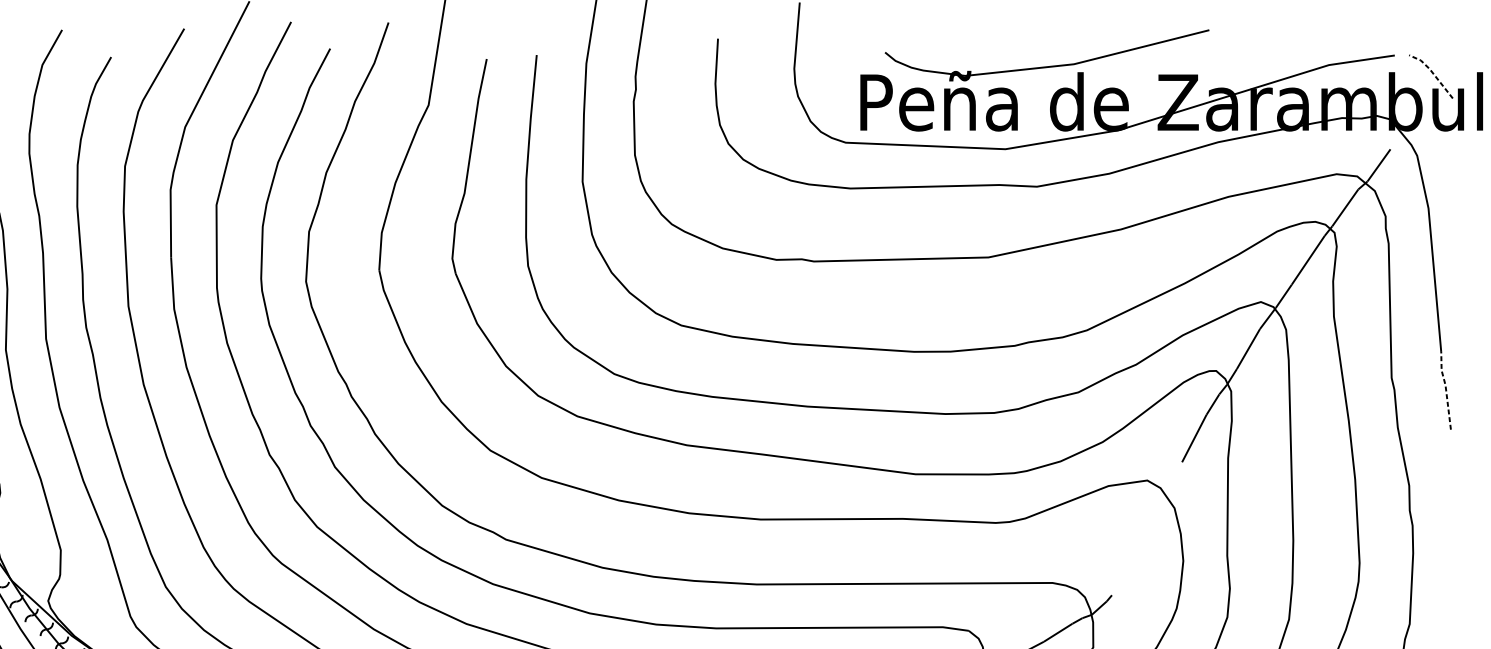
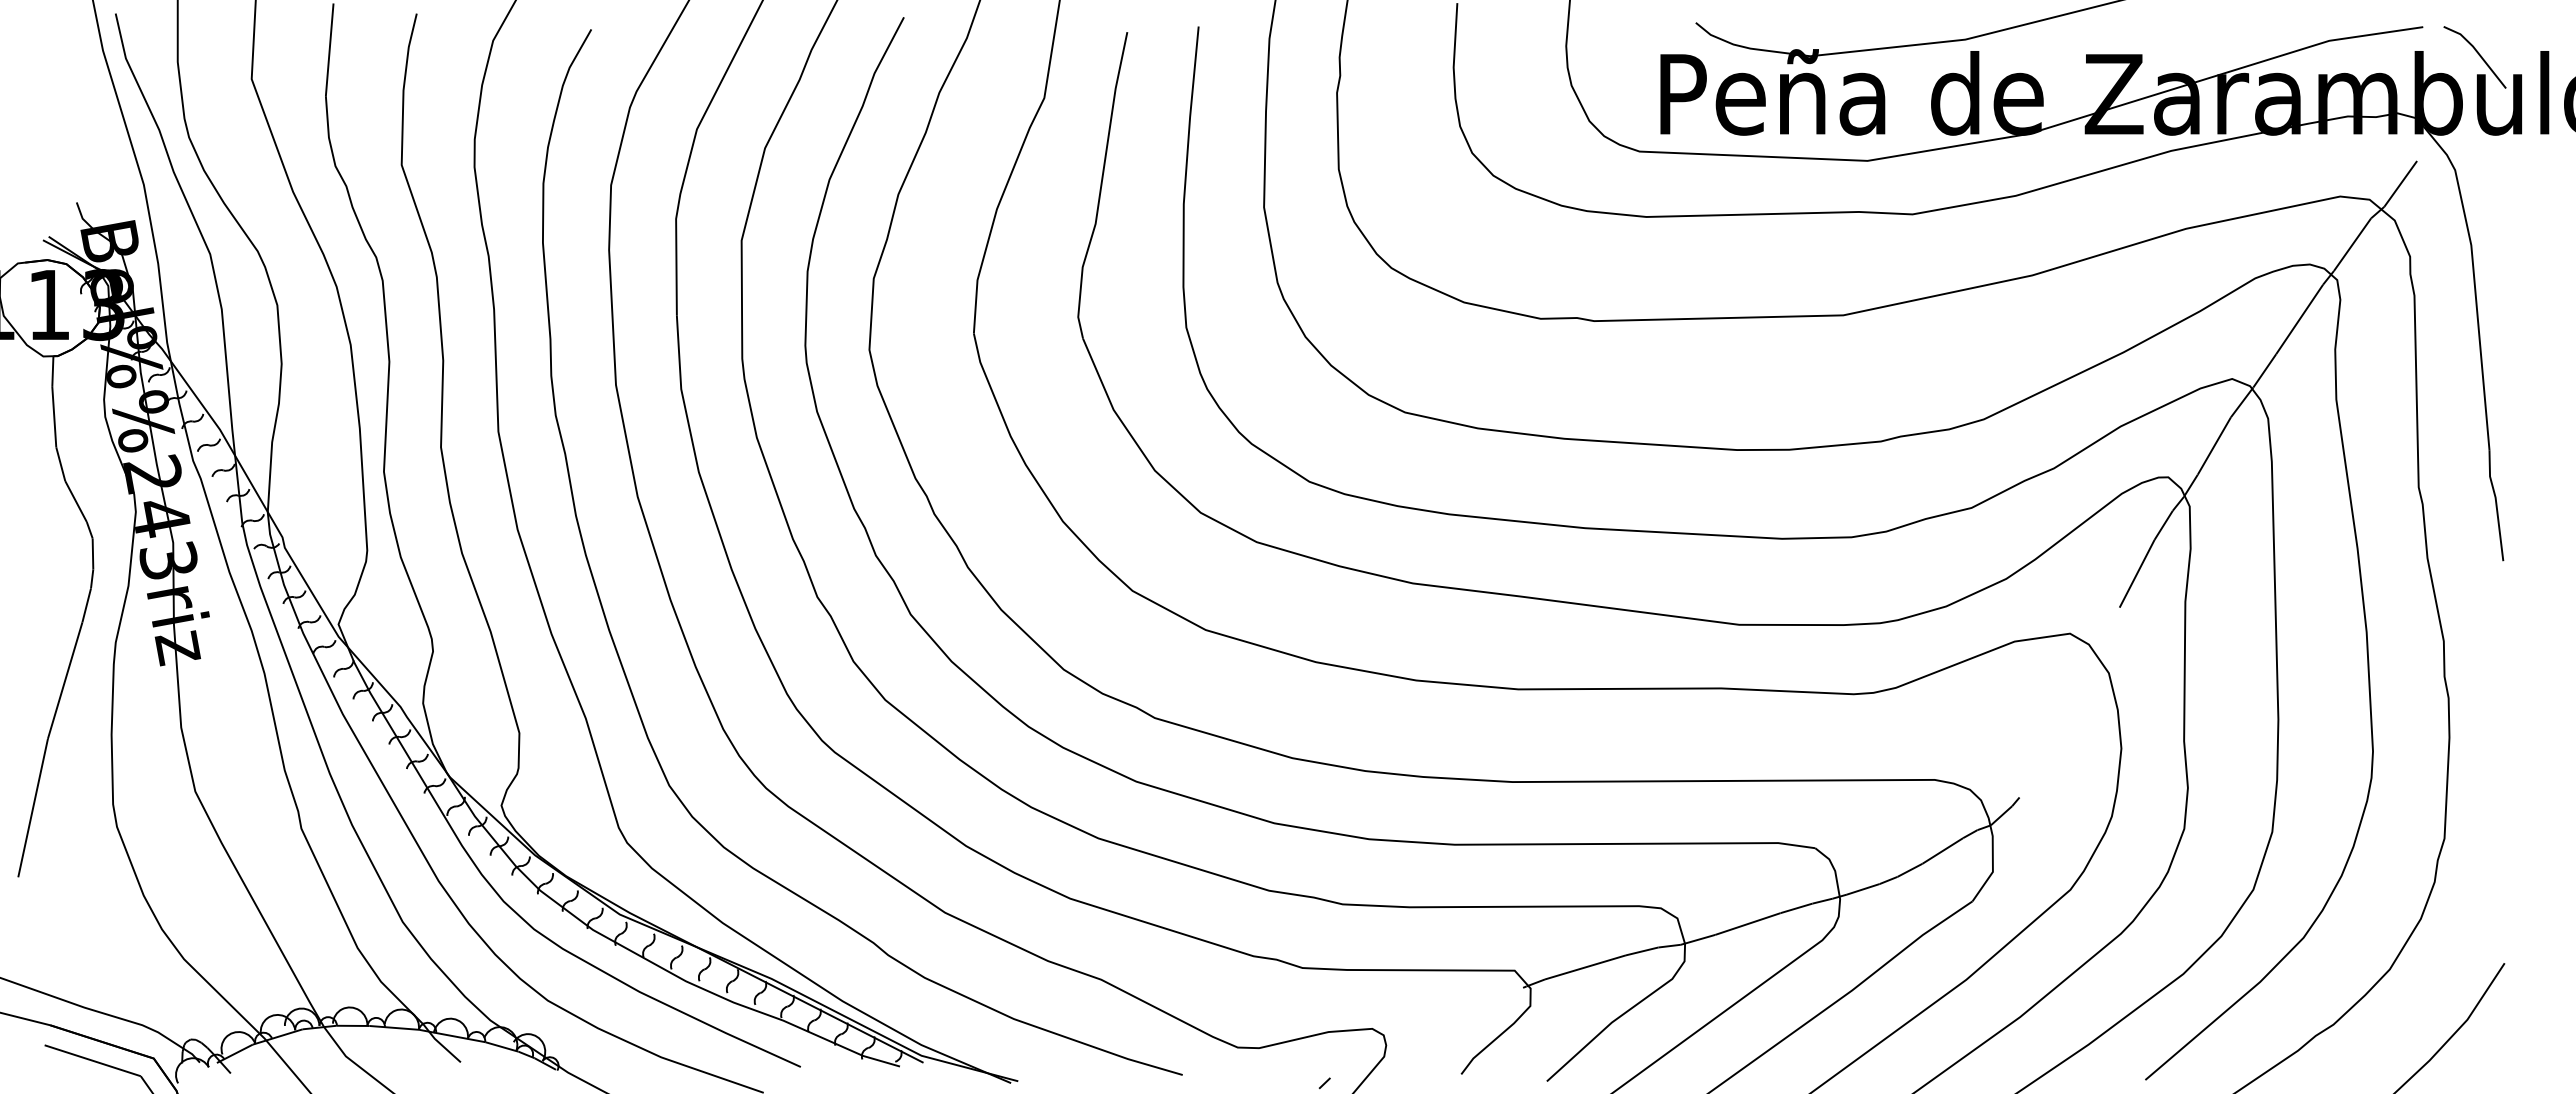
line: (1432, 72) -> (2477, 51), dashed -> solid
line: (1446, 389) -> (2496, 503), dashed -> solid

